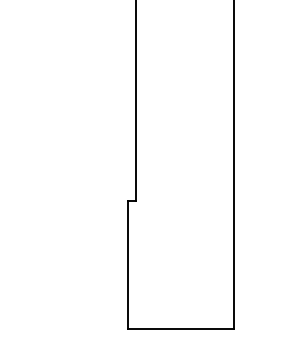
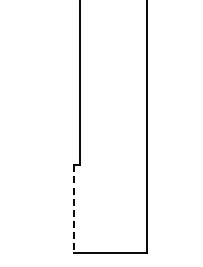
line: (128, 265) -> (74, 209), solid -> dashed

